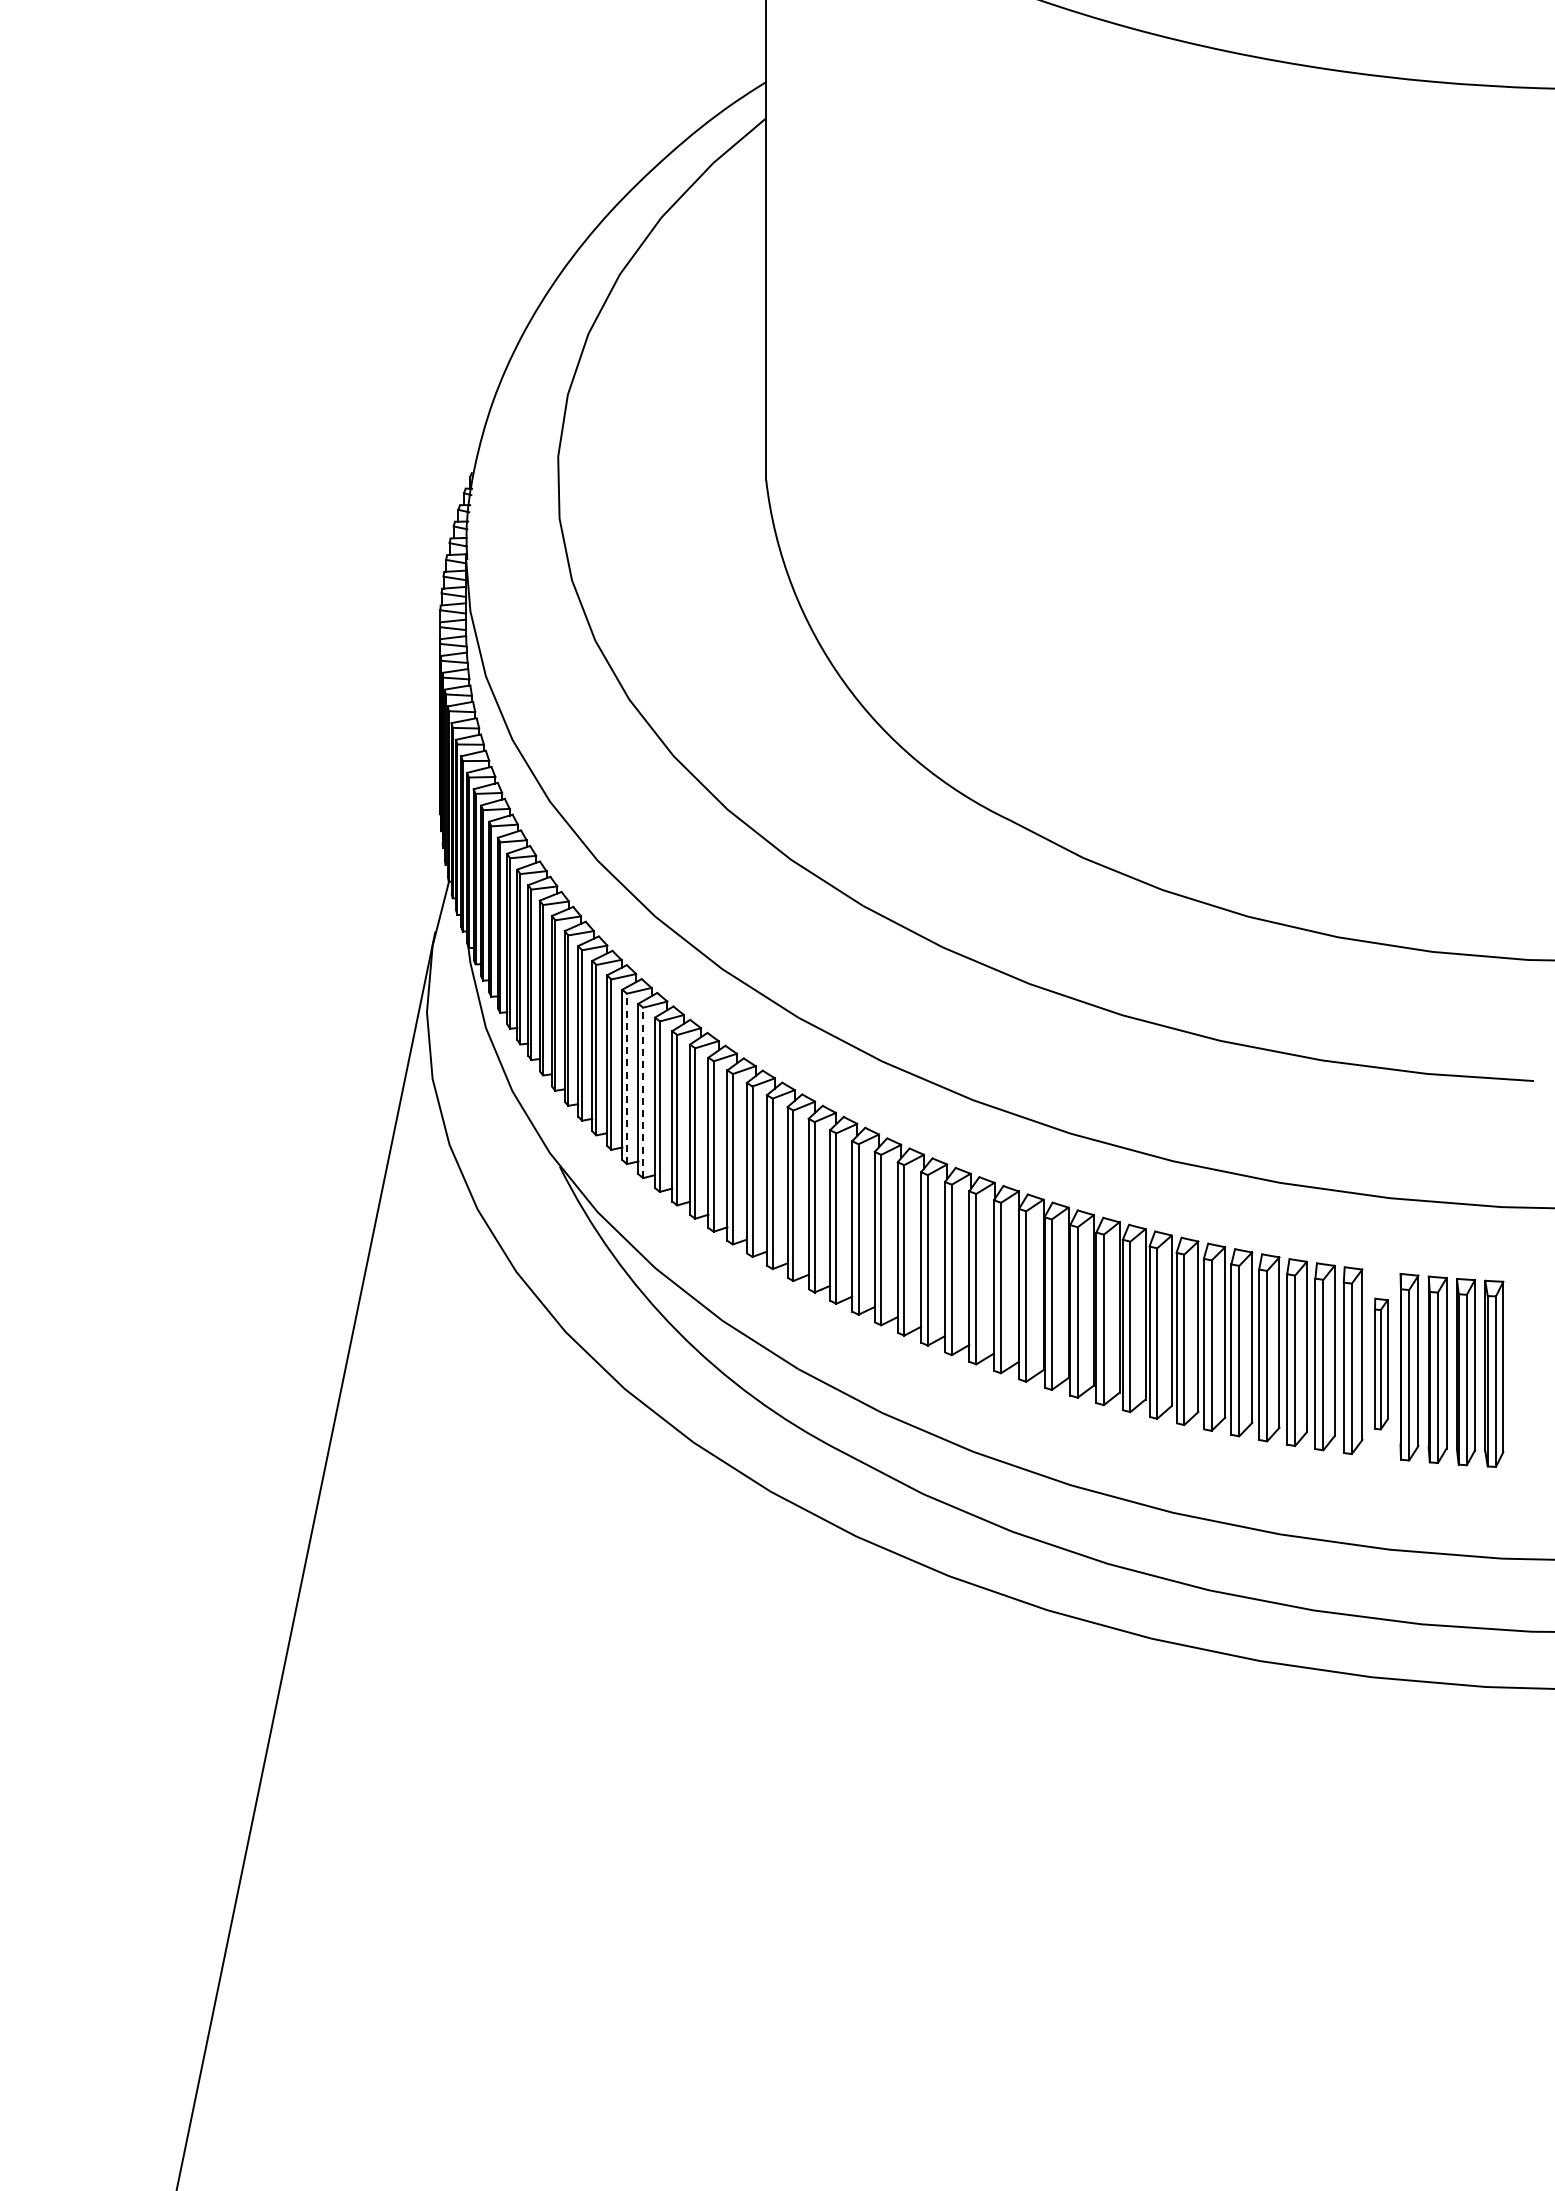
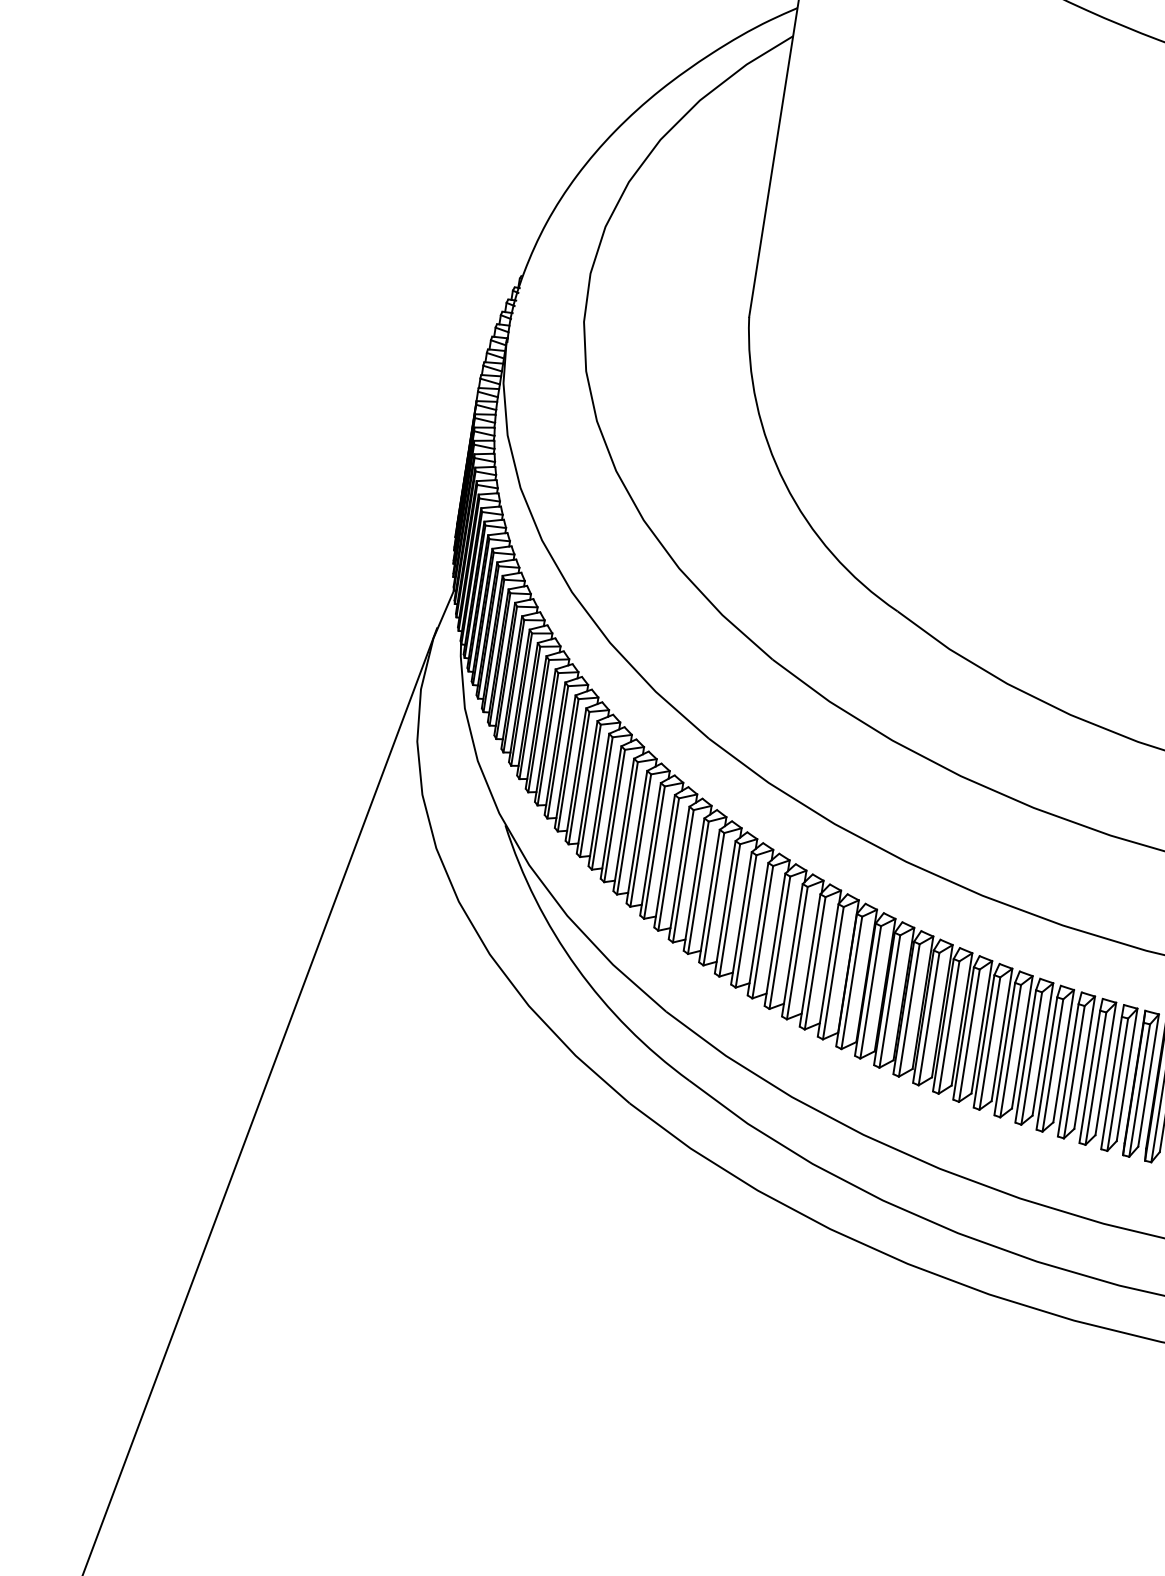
line: (626, 1078) -> (567, 764), dashed -> solid
line: (643, 1092) -> (579, 777), dashed -> solid
part: (1381, 1363) -> (1119, 1078), size x1.43

